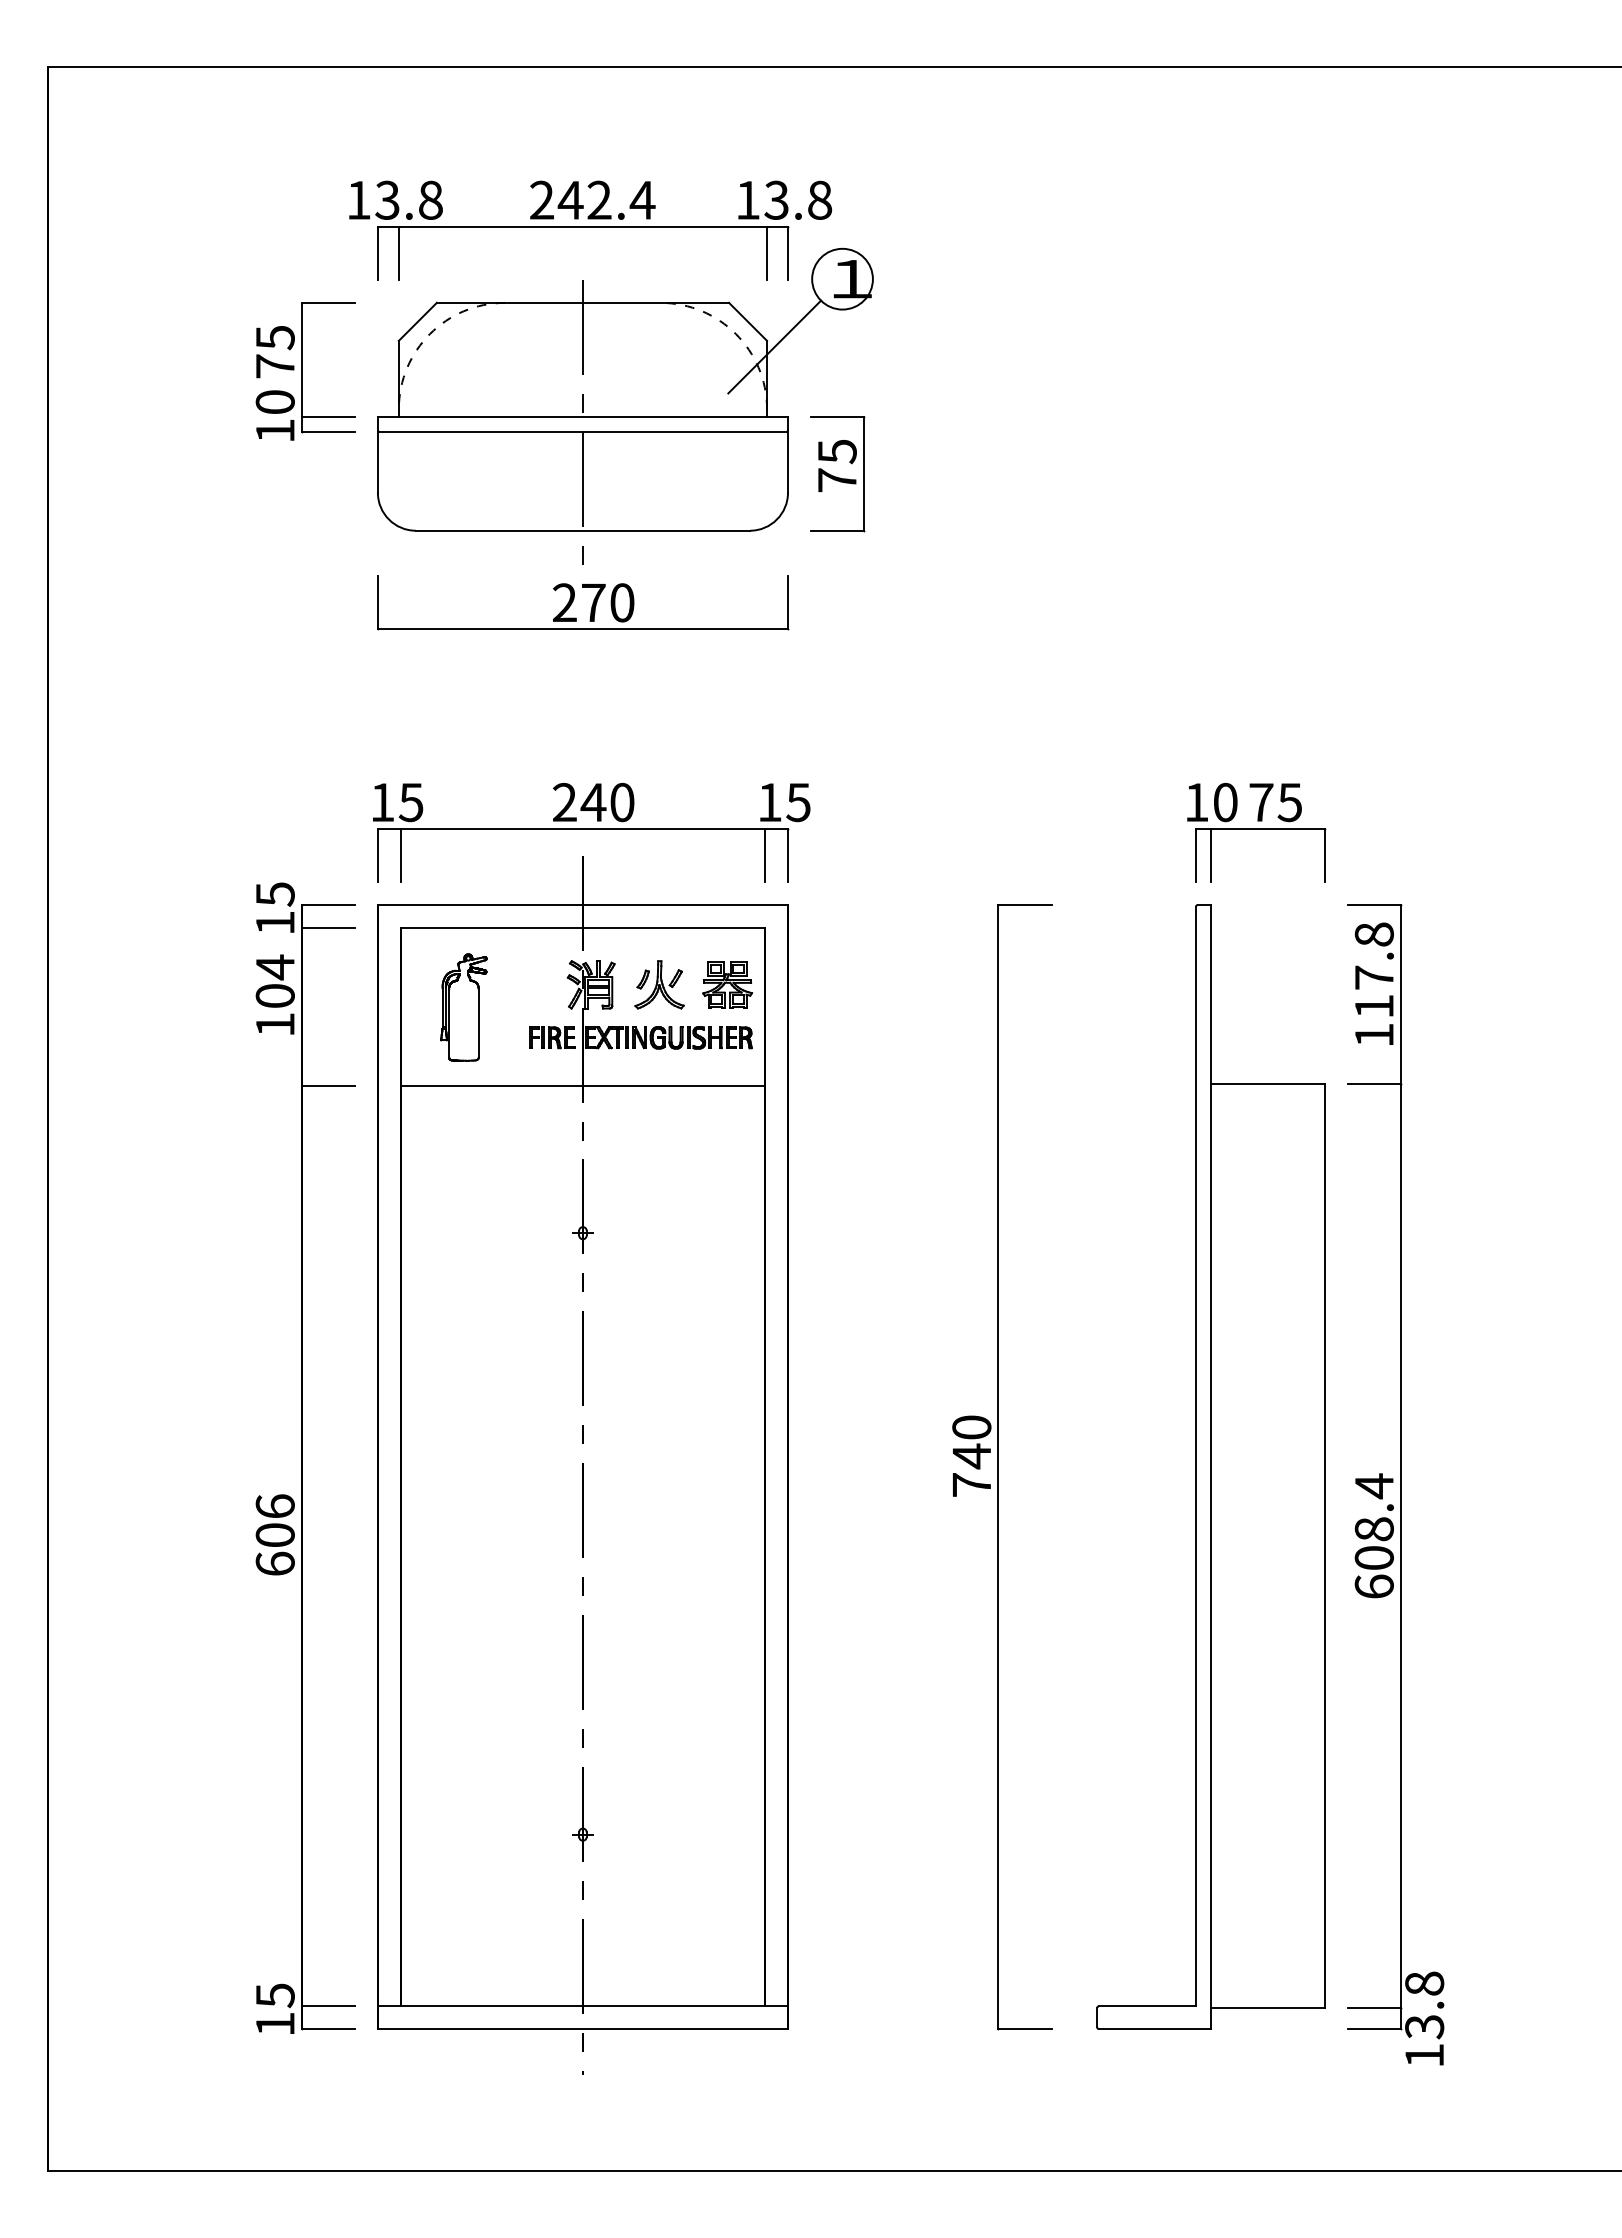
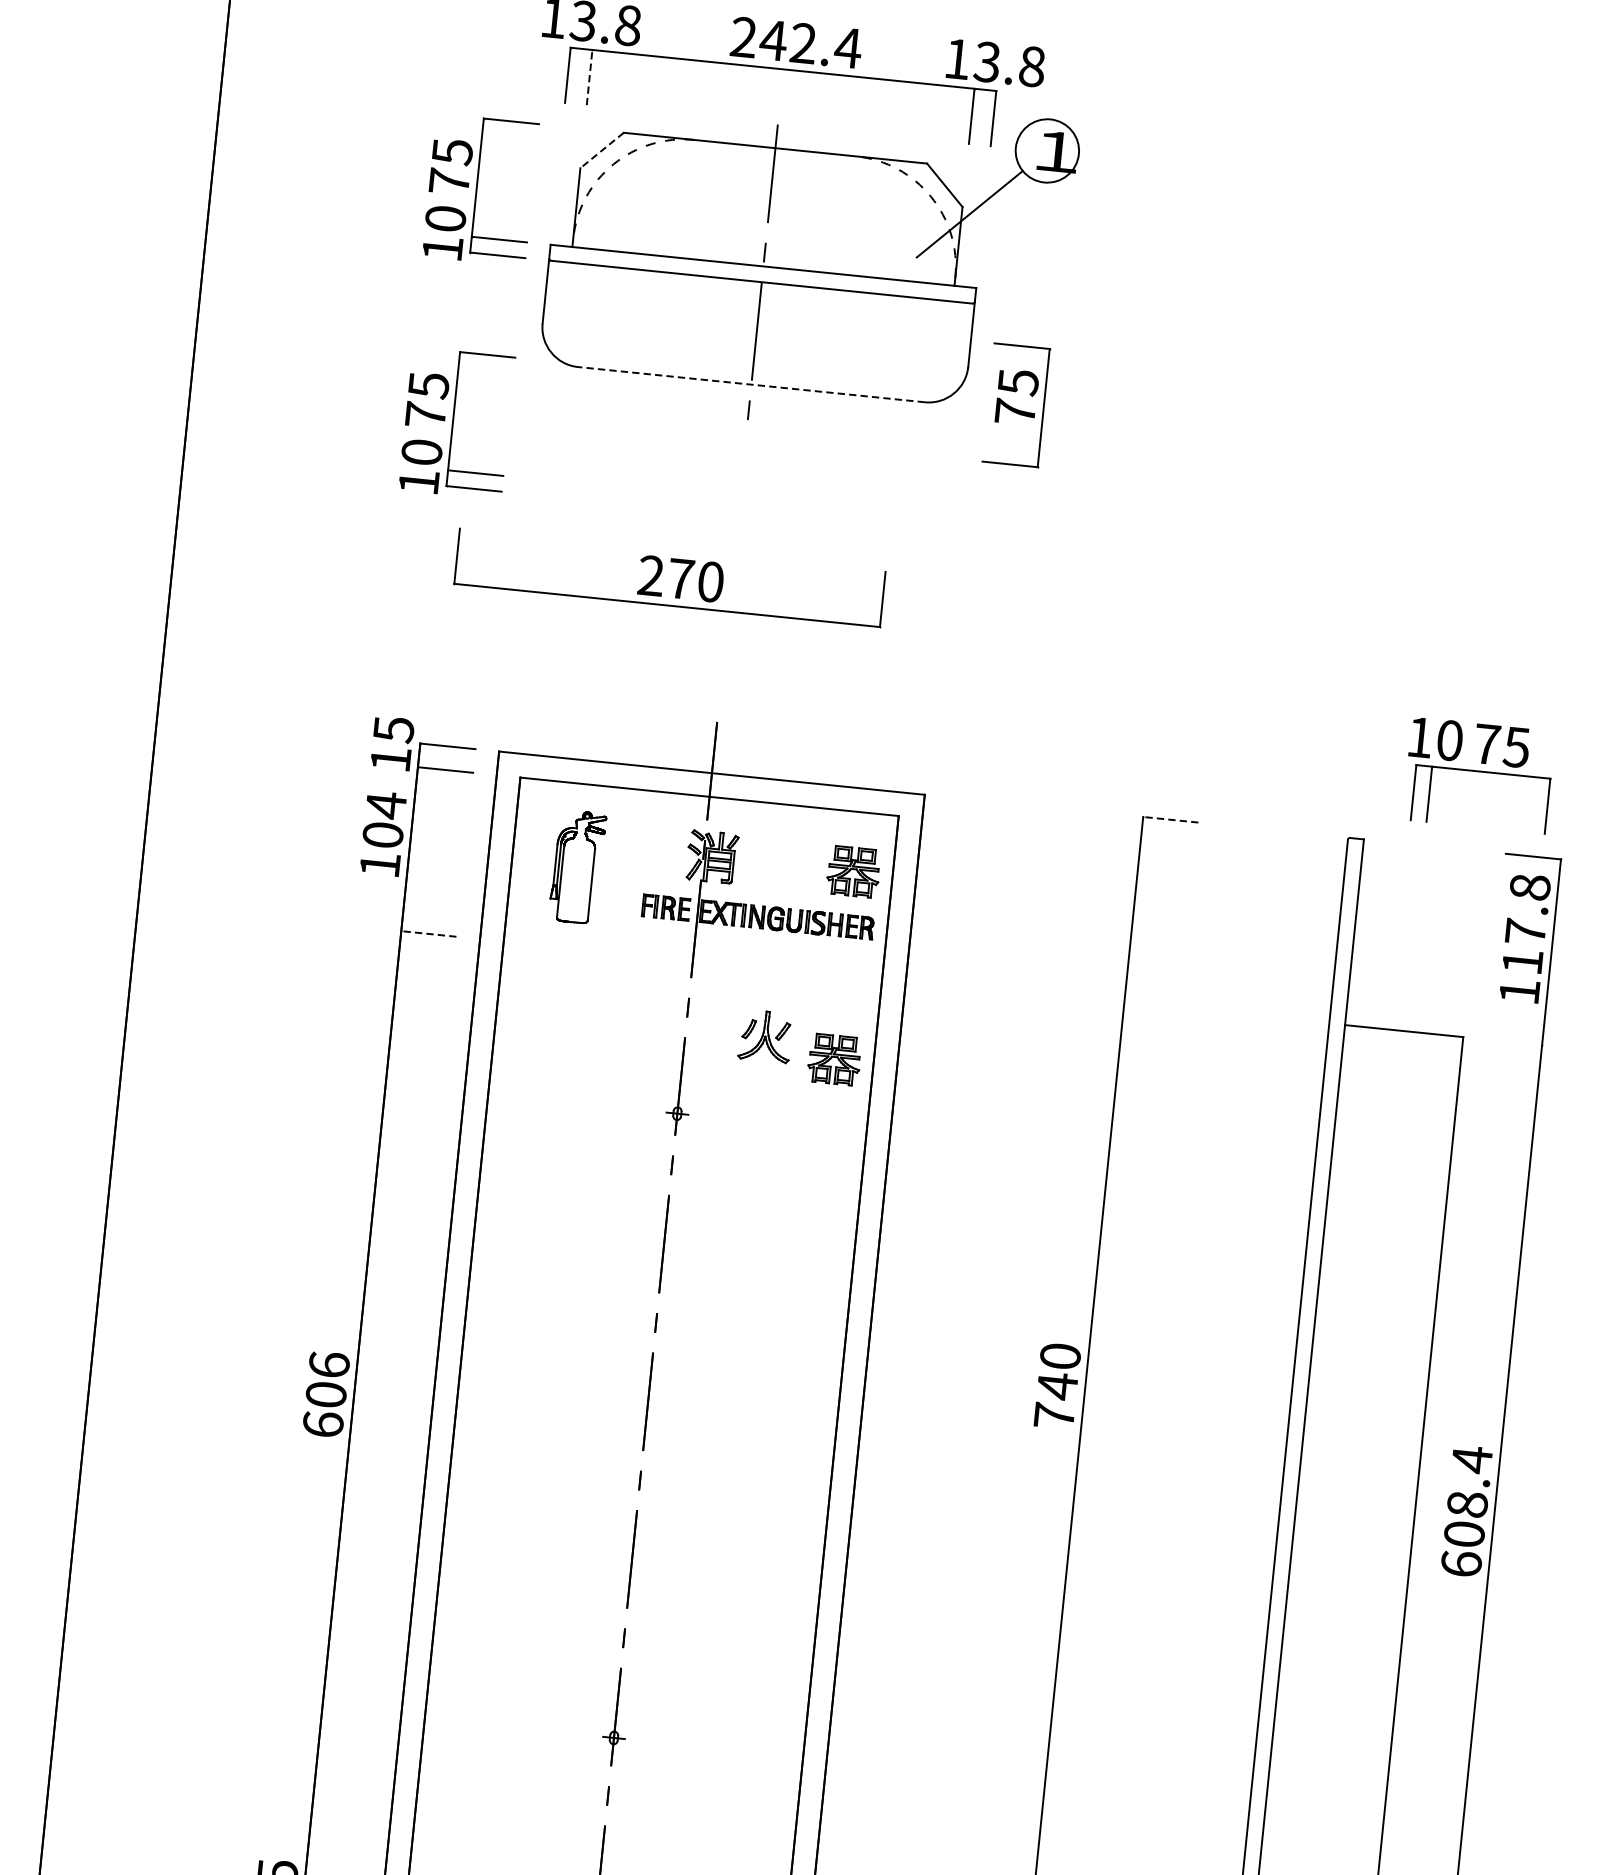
line: (398, 253) -> (589, 77), solid -> dashed
line: (417, 321) -> (601, 150), solid -> dashed
part: (837, 474) -> (1016, 406), moved
line: (582, 530) -> (750, 384), solid -> dashed
part: (305, 596) -> (456, 423), added
part: (591, 606) -> (678, 582), moved
part: (591, 832) -> (728, 698), removed
part: (1256, 832) -> (1478, 774), moved
line: (1025, 905) -> (1171, 820), solid -> dashed
part: (659, 984) -> (765, 1035), moved
line: (1373, 1084) -> (1513, 1042), removed
line: (328, 1085) -> (428, 933), solid -> dashed
line: (582, 1085) -> (692, 960), removed
part: (727, 1165) -> (834, 1058), added

